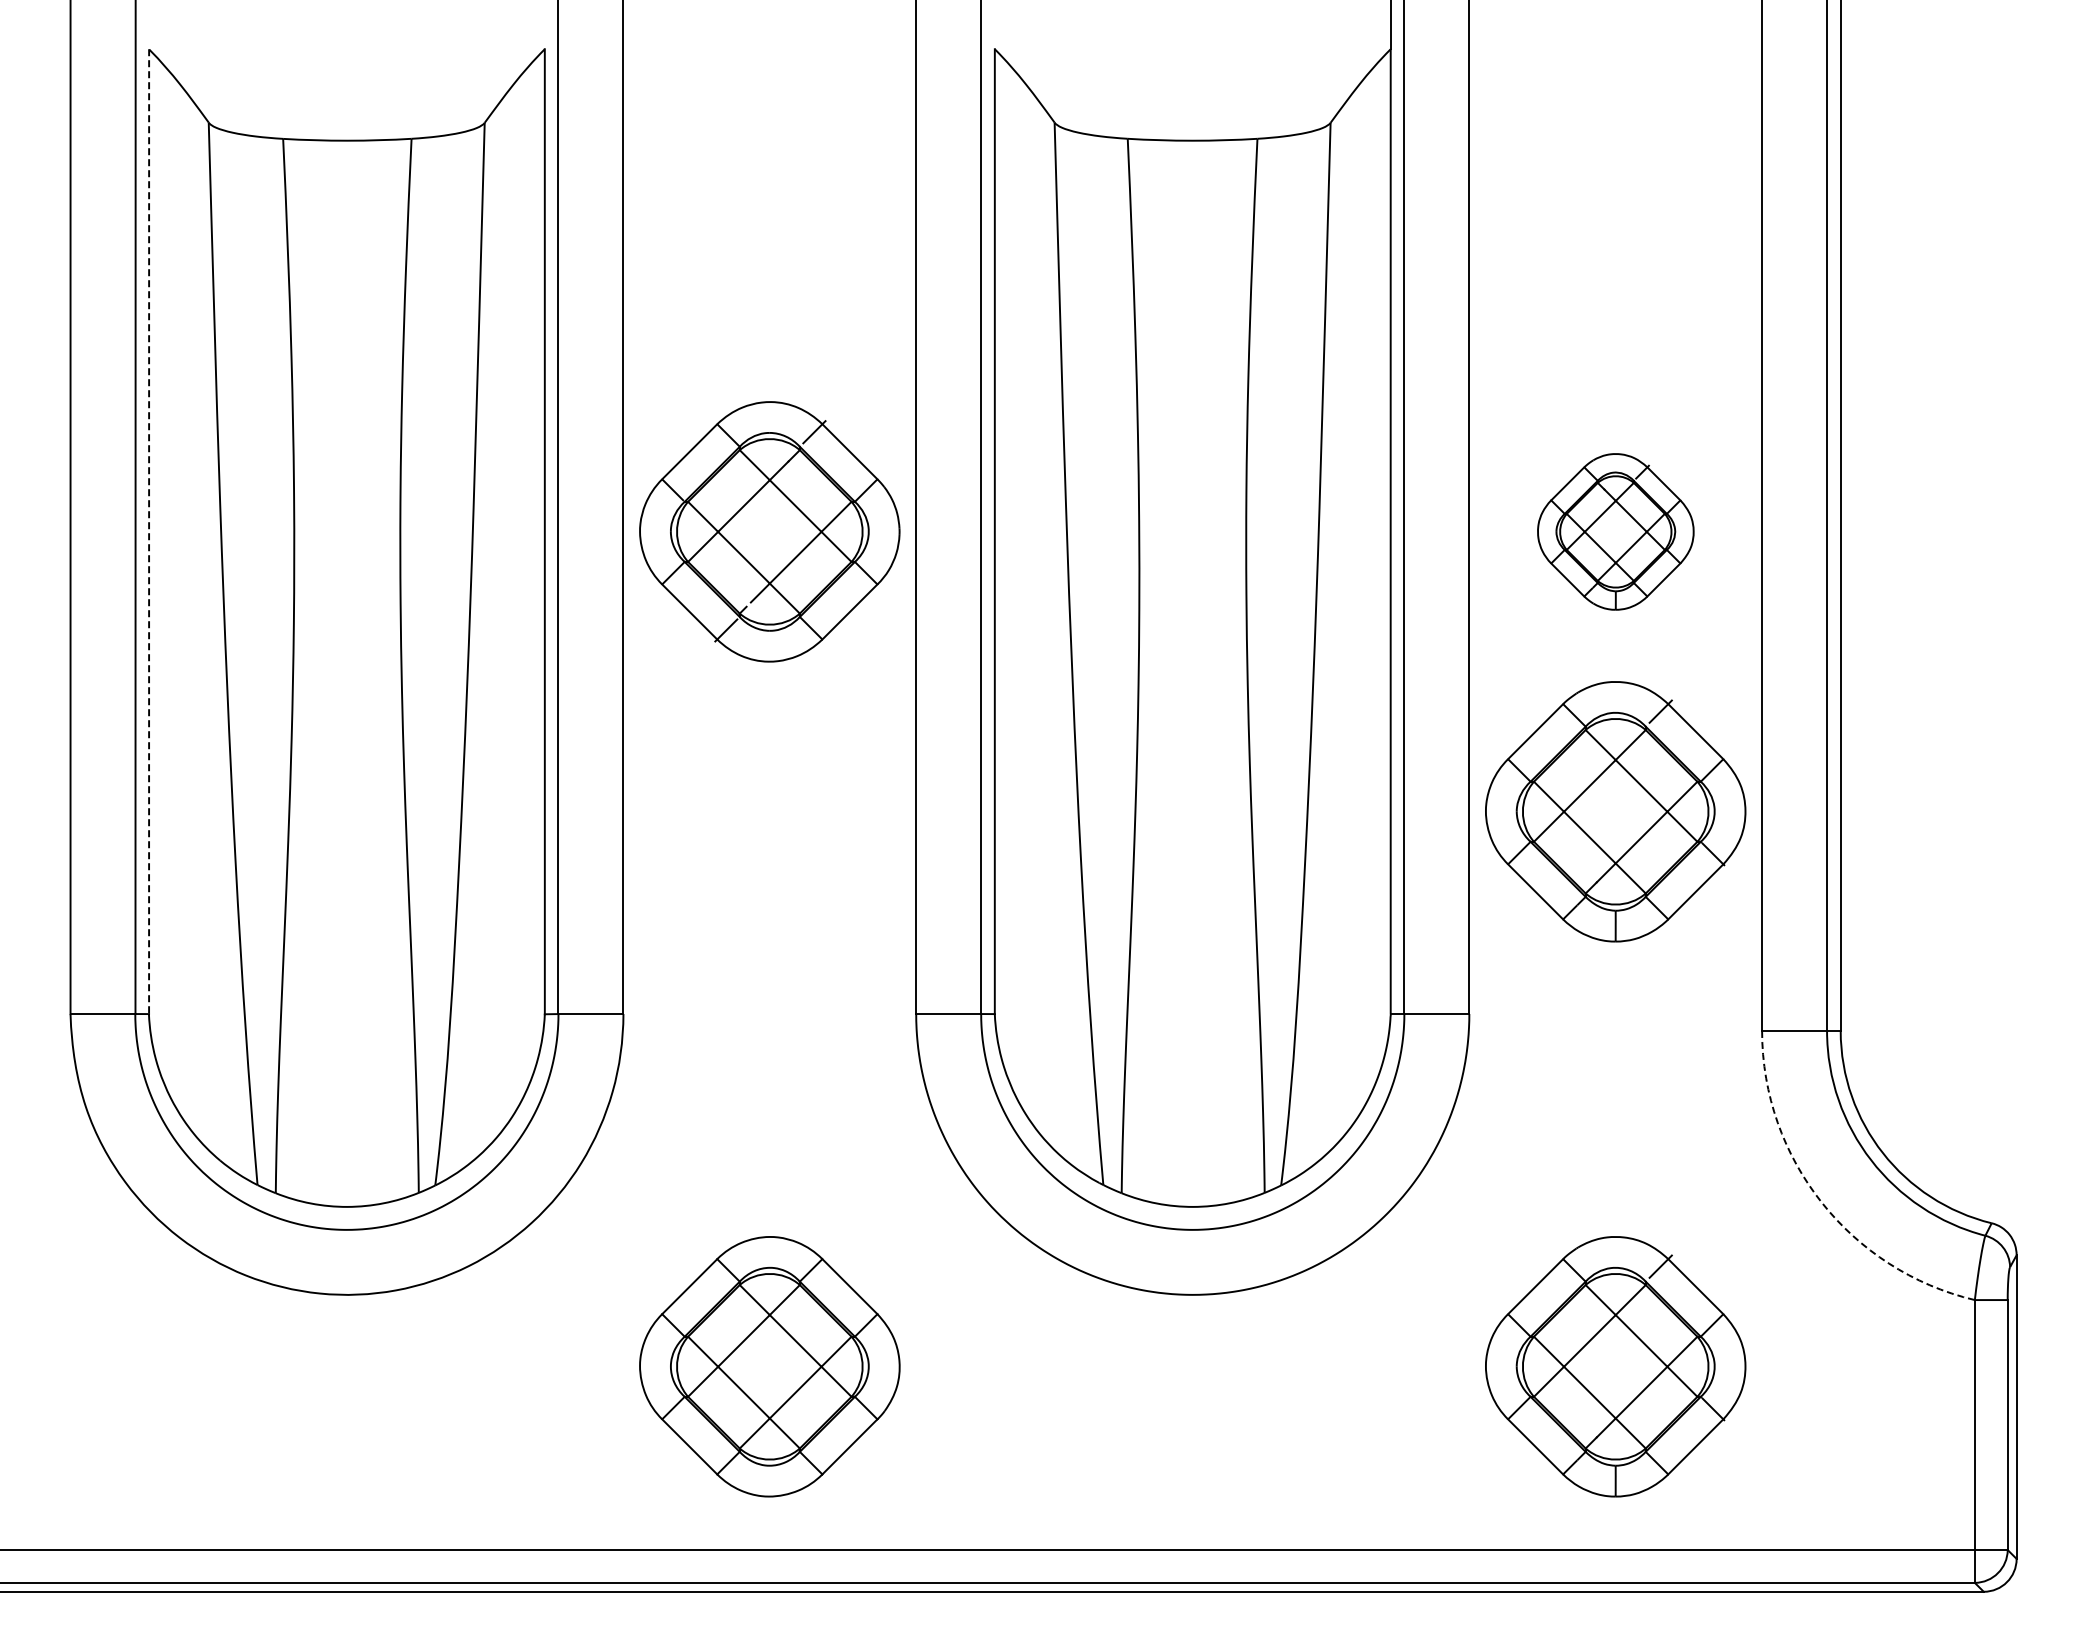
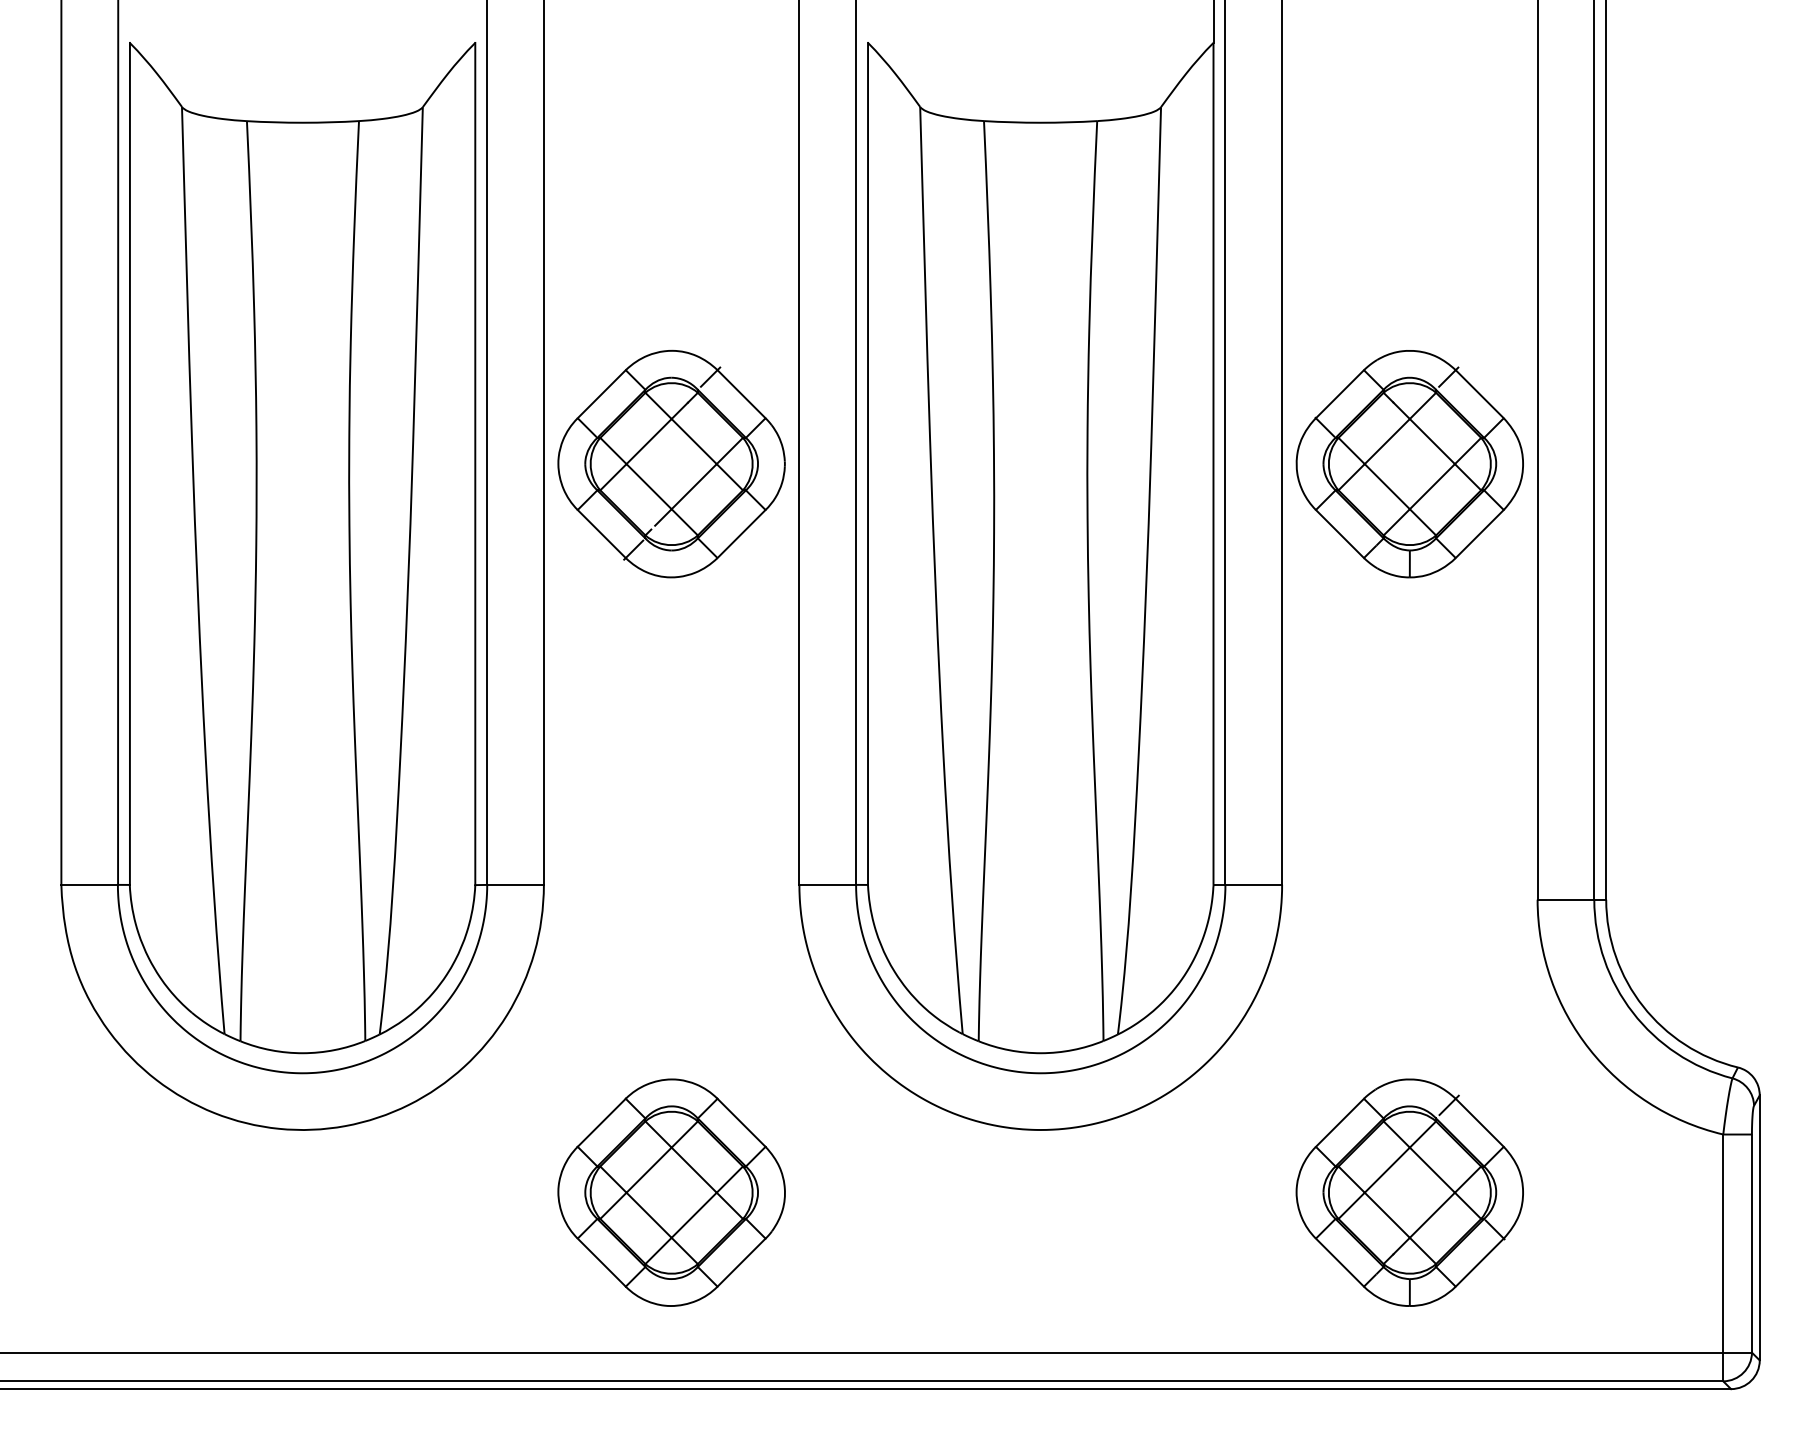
part: (1615, 531) -> (1409, 463), size x1.67
line: (149, 532) -> (130, 464), dashed -> solid
part: (1615, 811) -> (1409, 708), removed
arc: (1821, 1202) -> (1589, 1049), dashed -> solid

